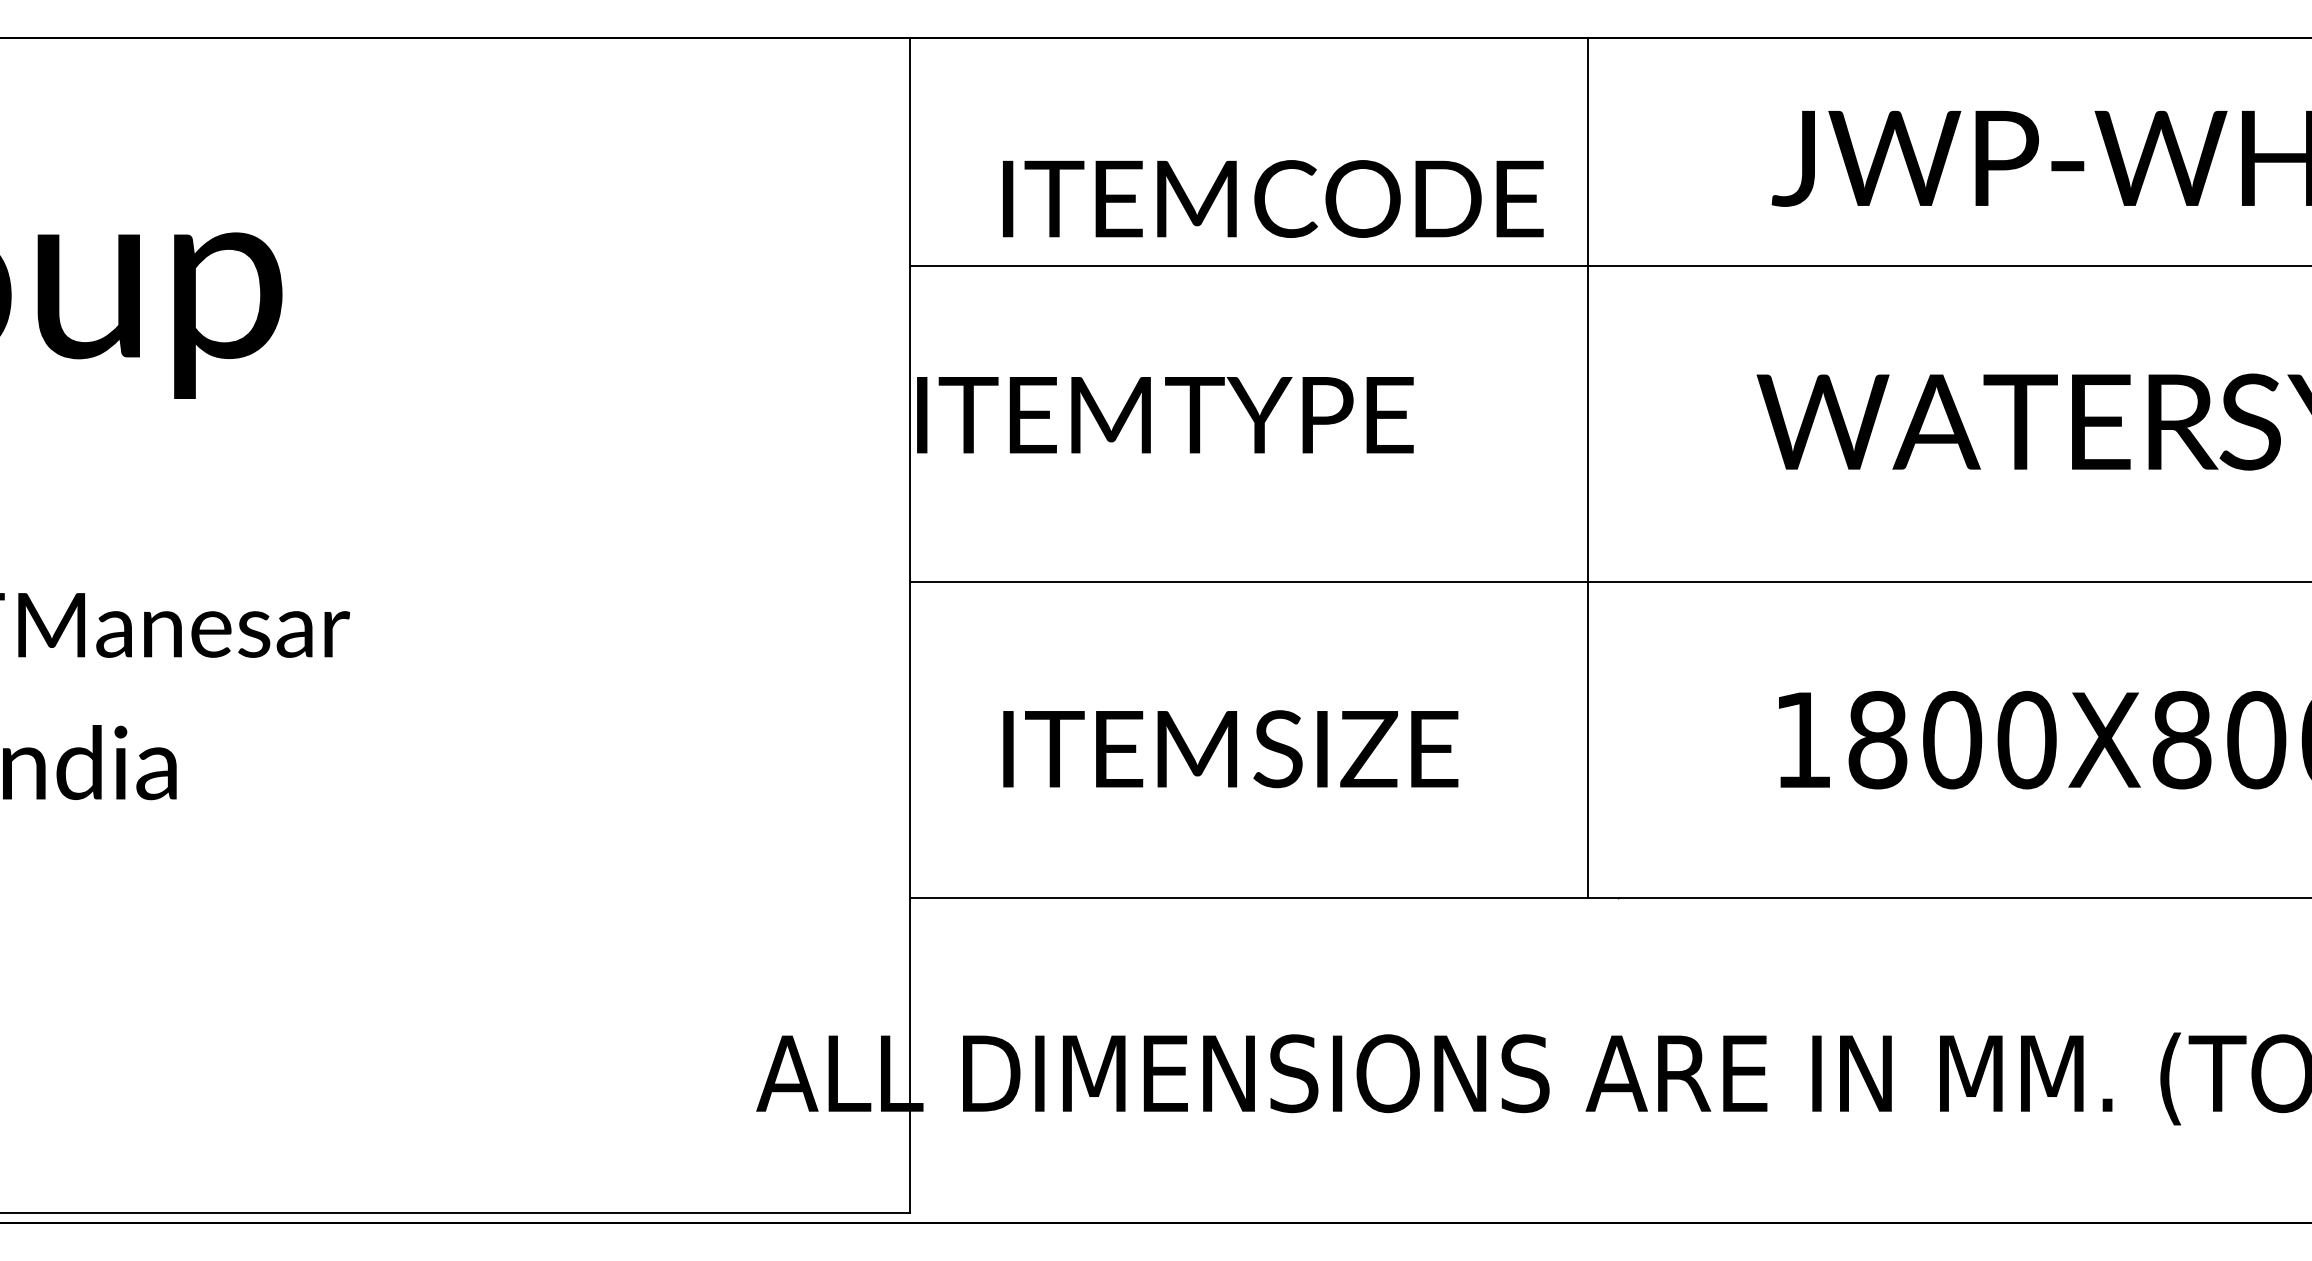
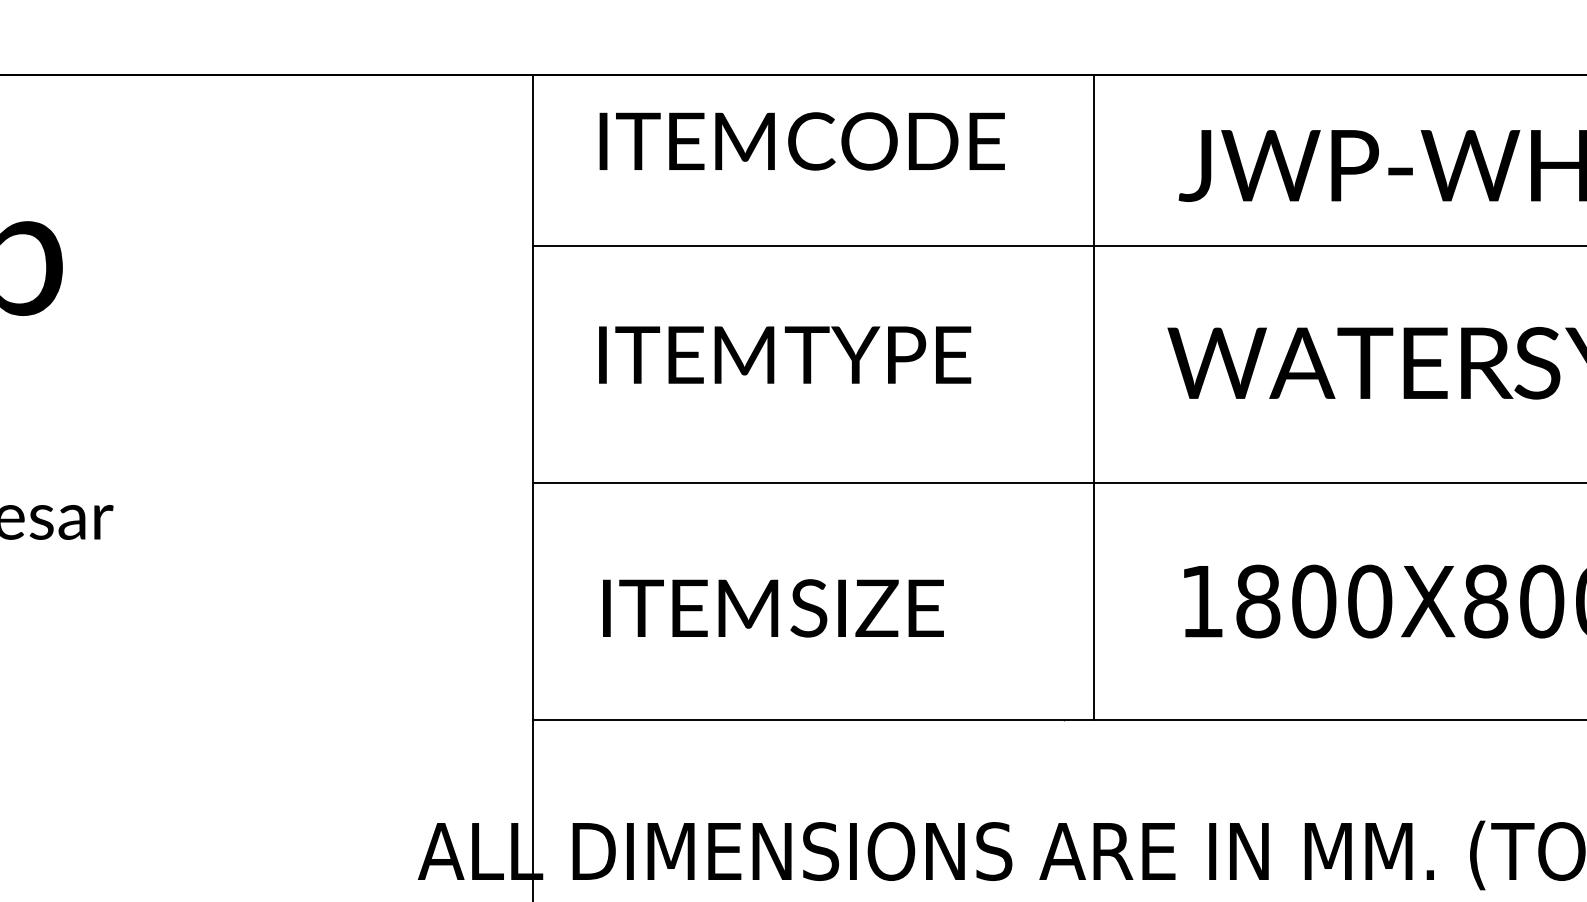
text: (1273, 198) -> (802, 141), moved
text: (1165, 415) -> (785, 355), moved
line: (1587, 467) -> (1093, 397), moved

